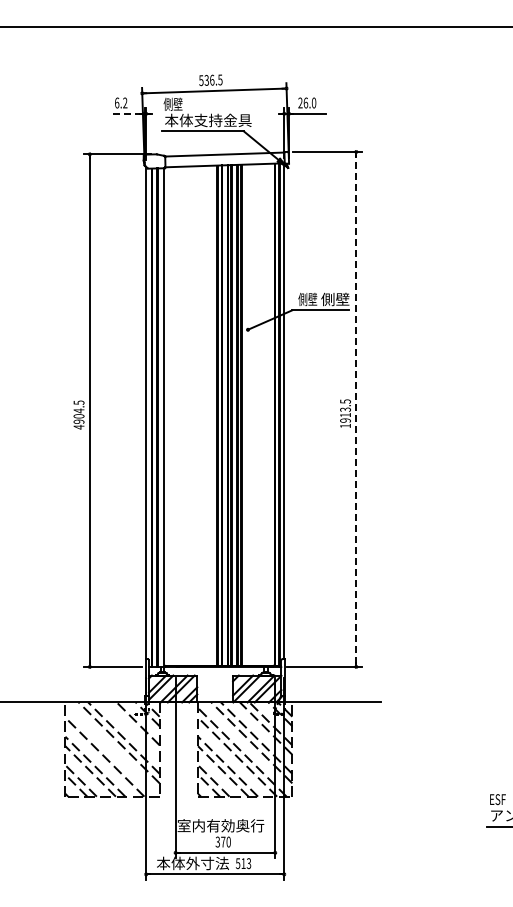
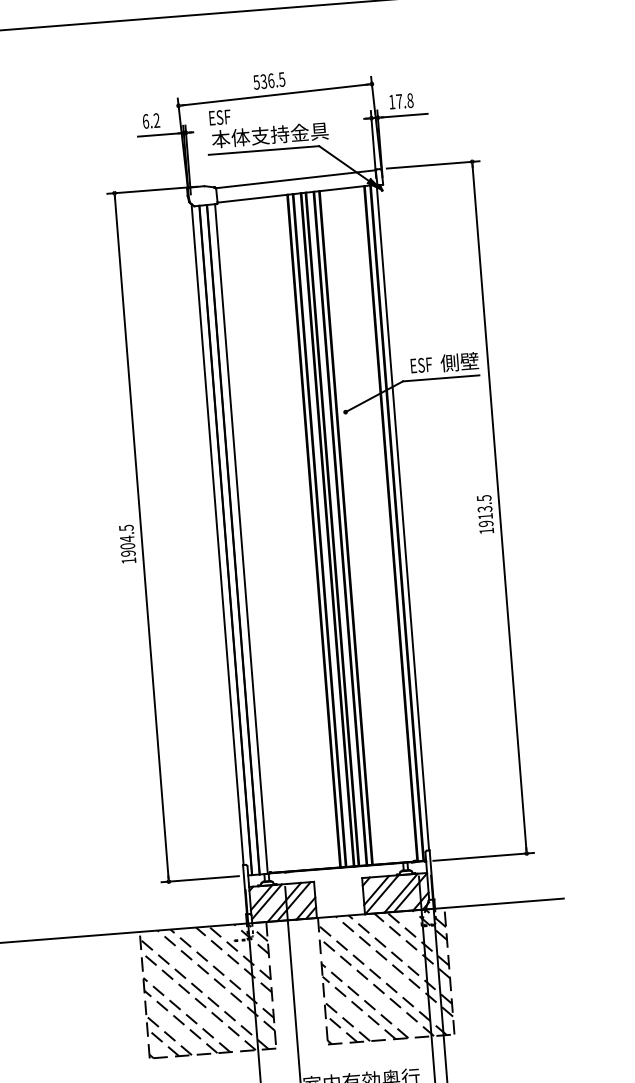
text: (307, 102) -> (401, 100), 26.0 -> 17.8
text: (172, 103) -> (220, 116), 側壁 -> ESF
line: (126, 113) -> (159, 134), dashed -> solid
text: (307, 298) -> (422, 363), 側壁 -> ESF
line: (356, 409) -> (499, 507), dashed -> solid
text: (78, 426) -> (128, 559), 4904.5 -> 1904.5
line: (133, 728) -> (233, 959), added
line: (109, 752) -> (204, 994), added

